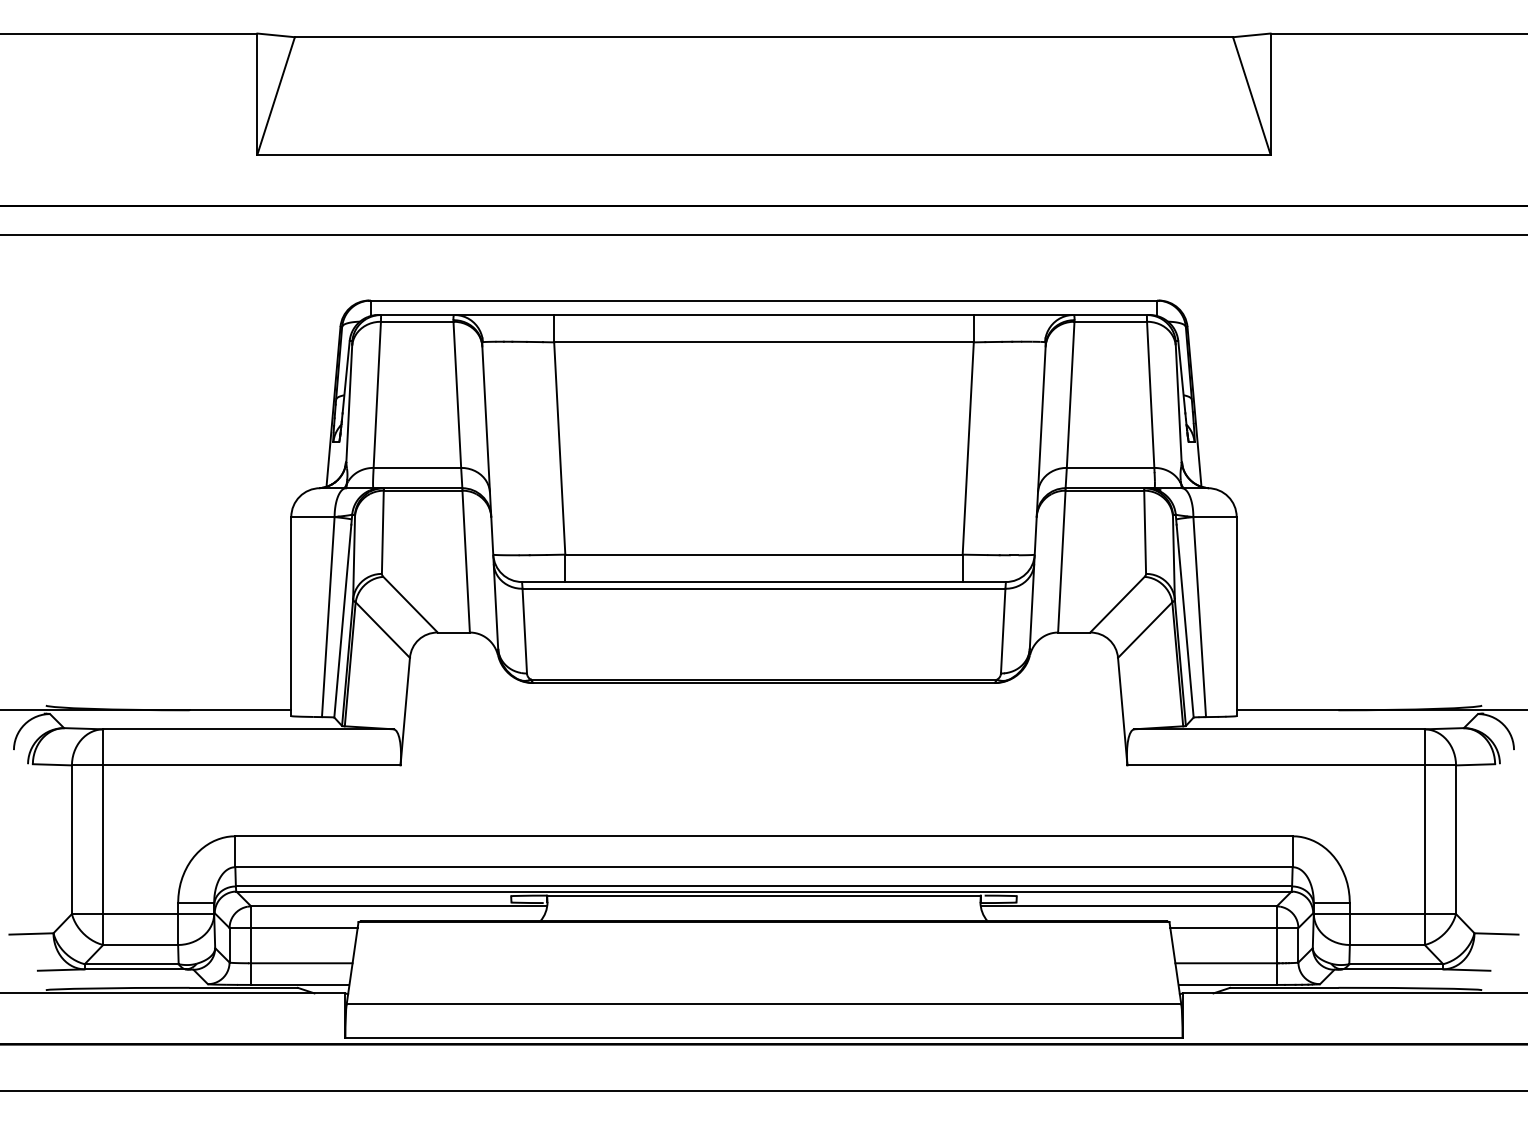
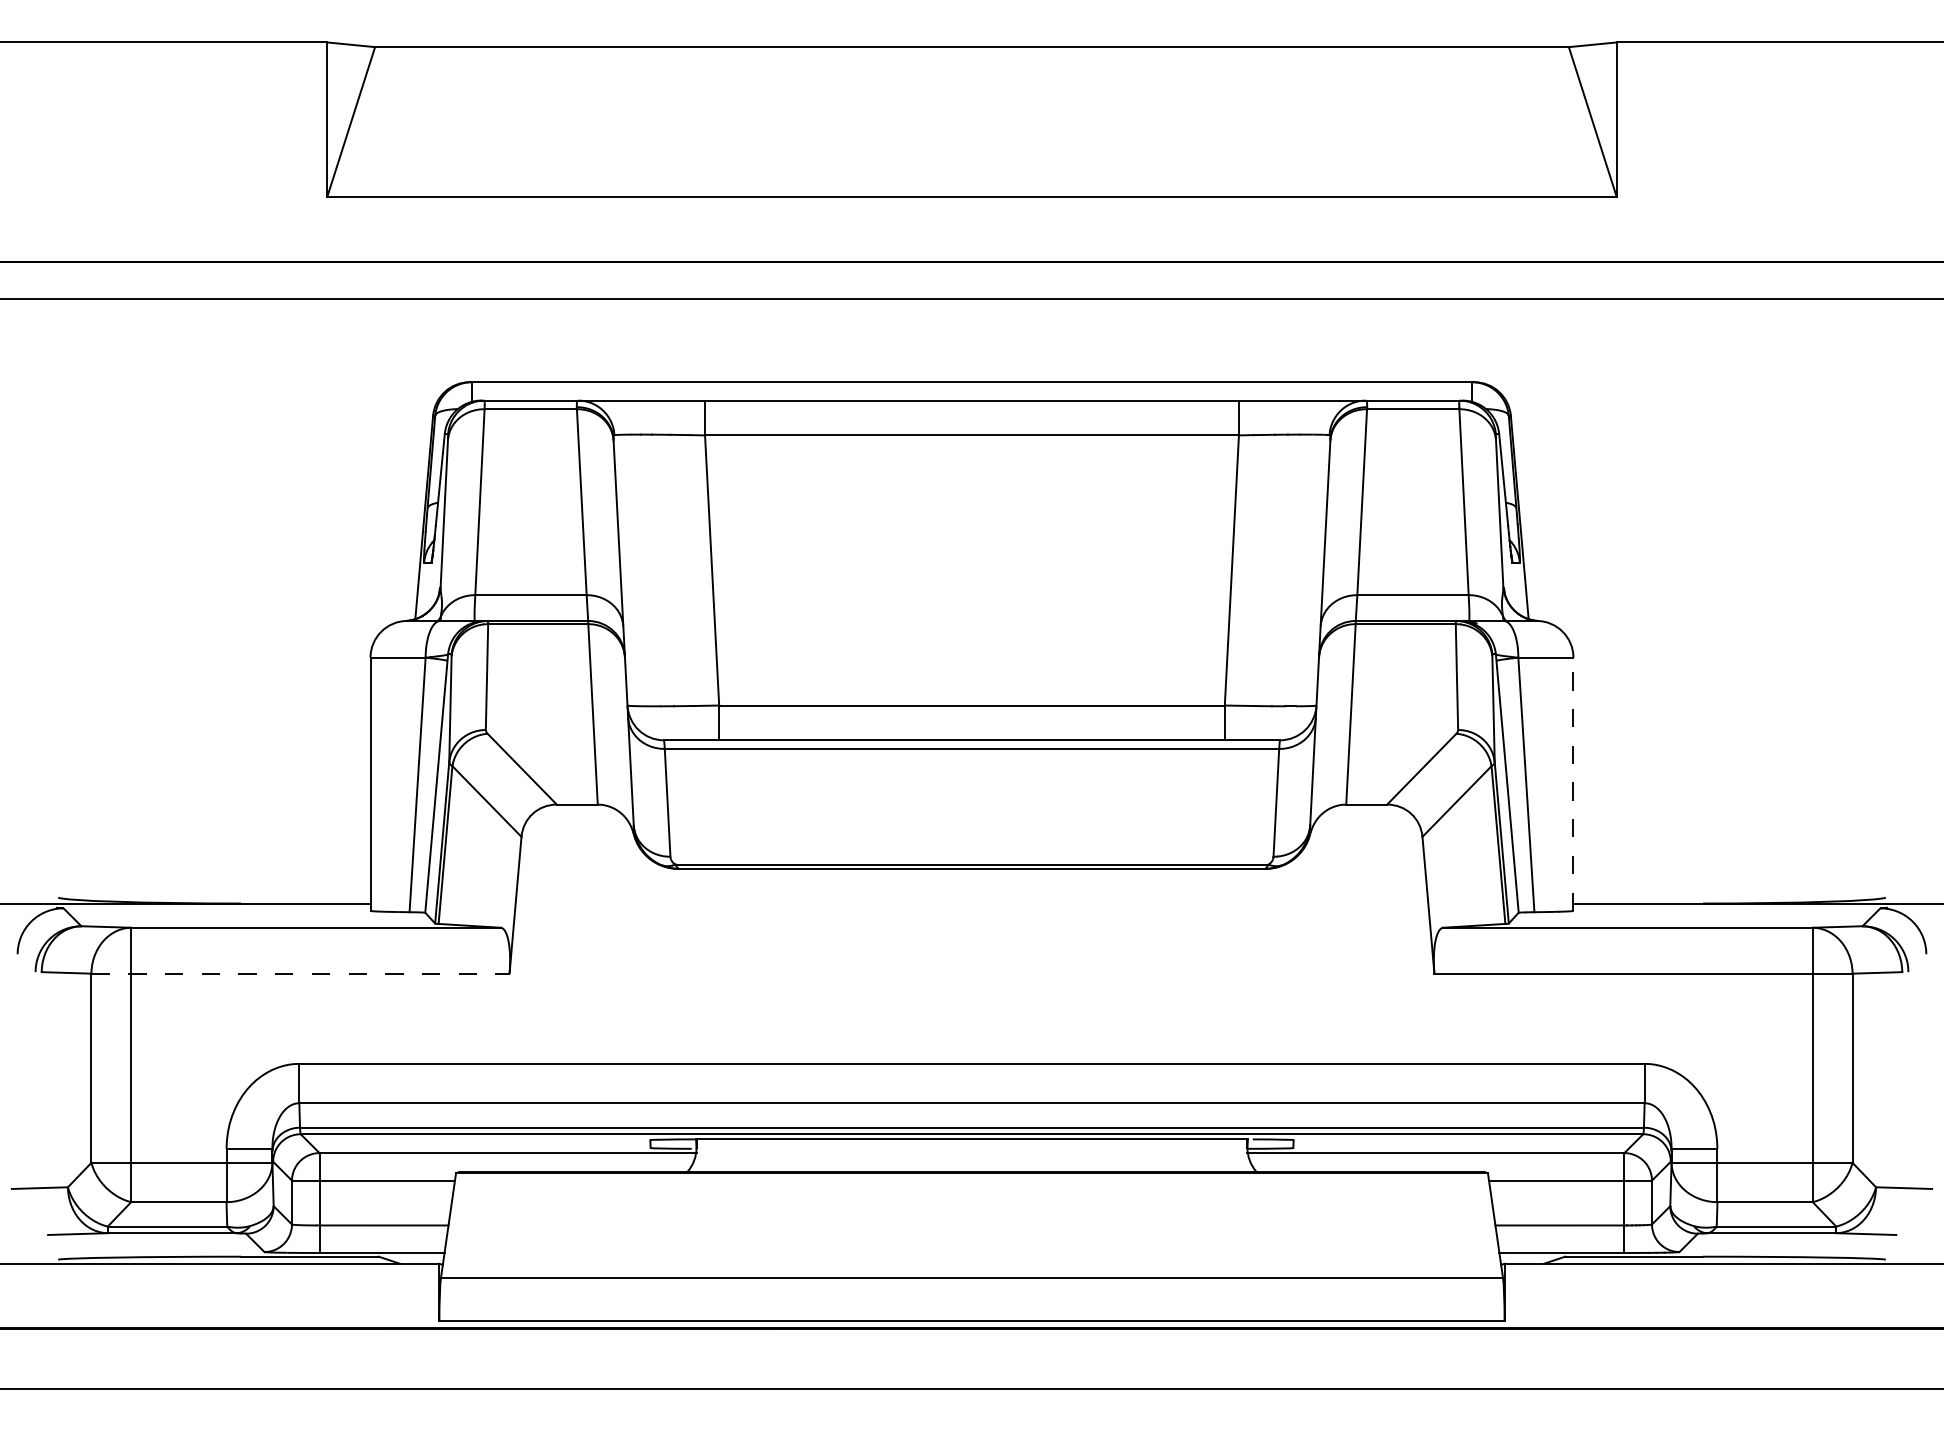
line: (1236, 616) -> (1573, 784), solid -> dashed
line: (236, 765) -> (300, 973), solid -> dashed

